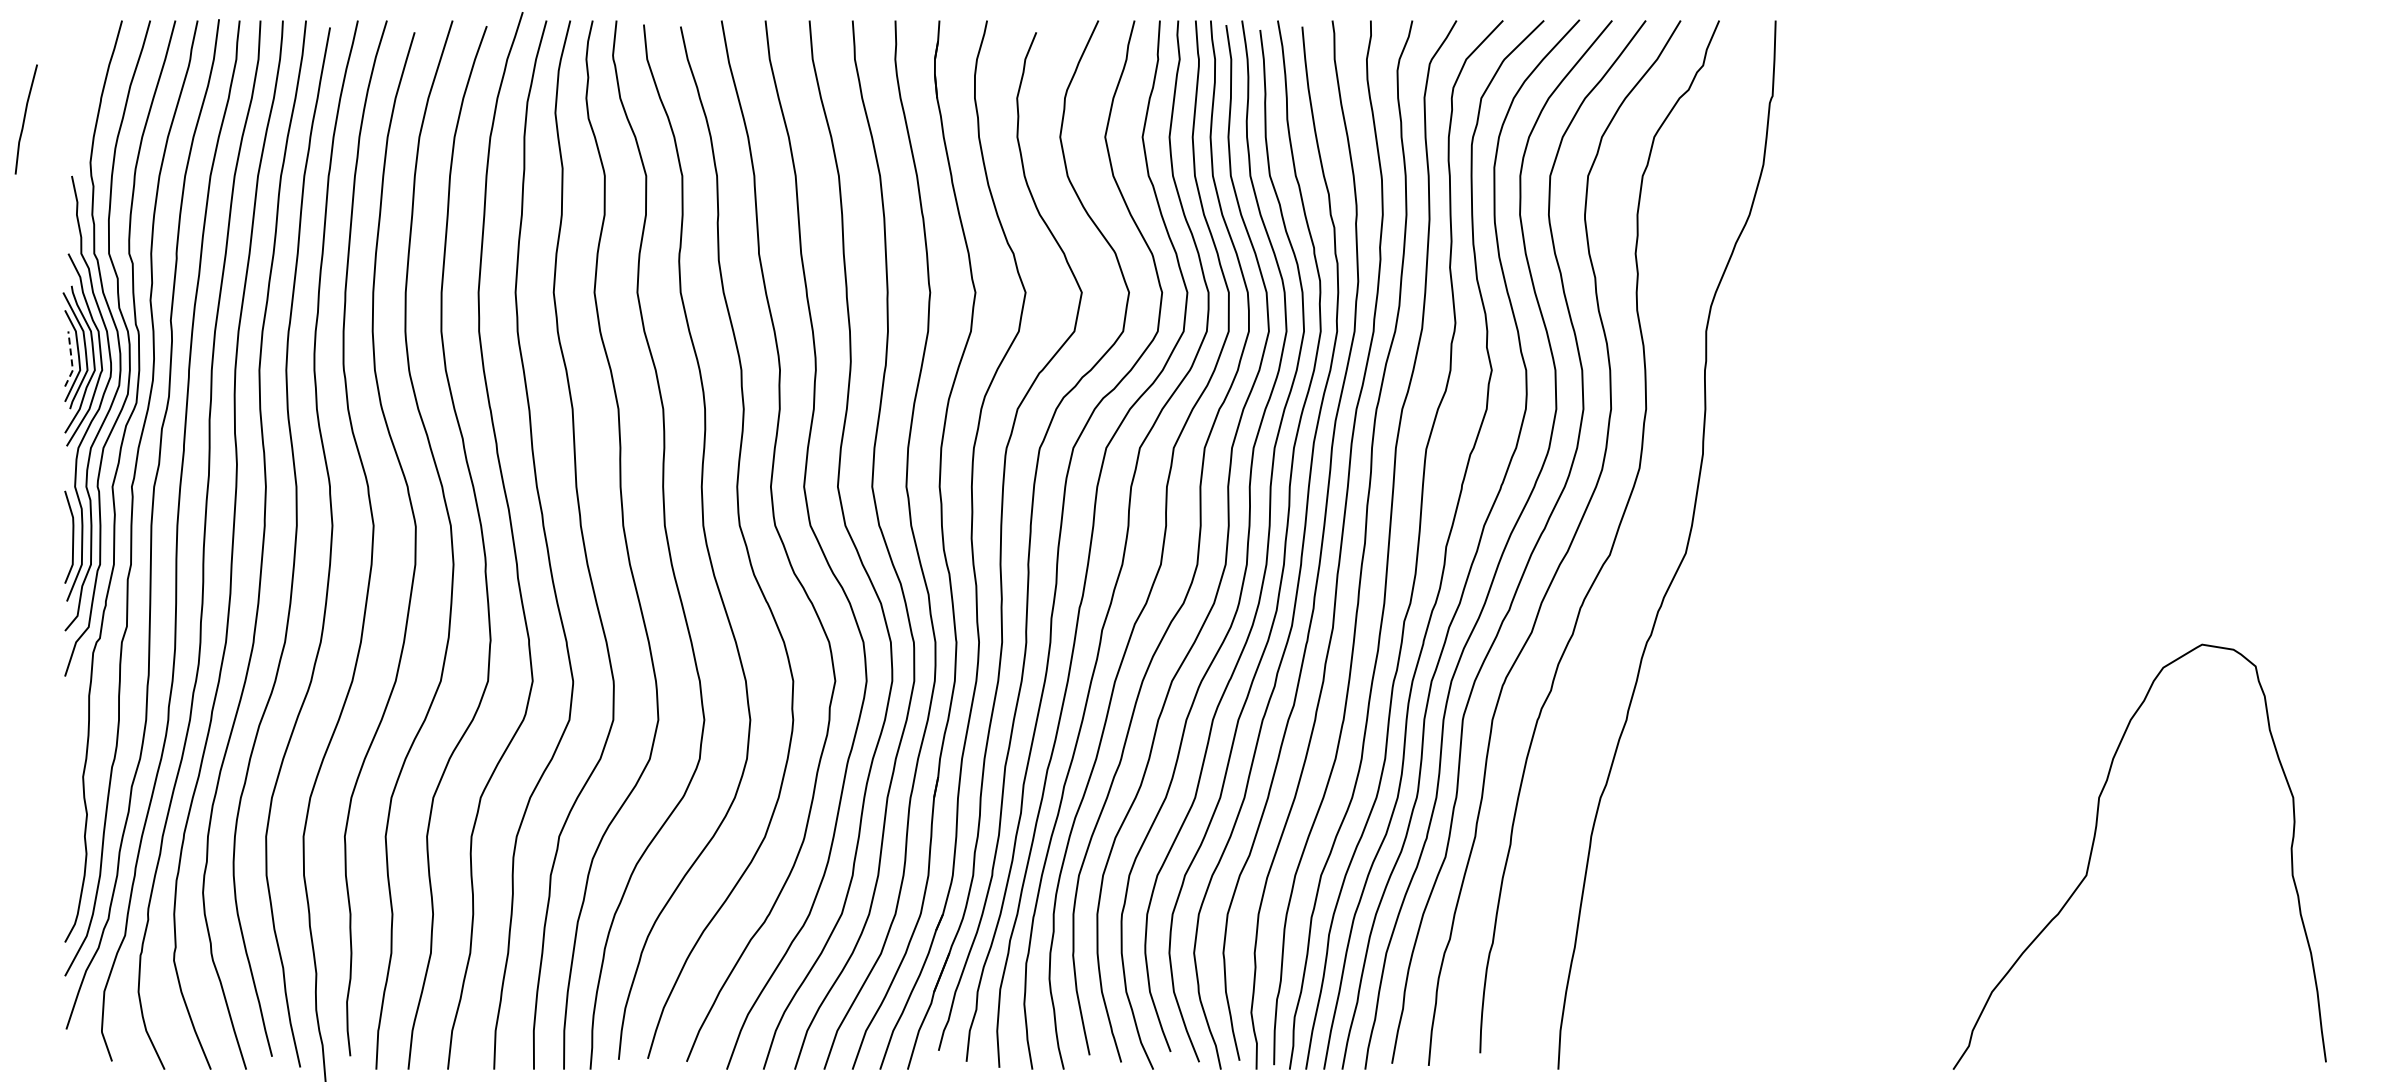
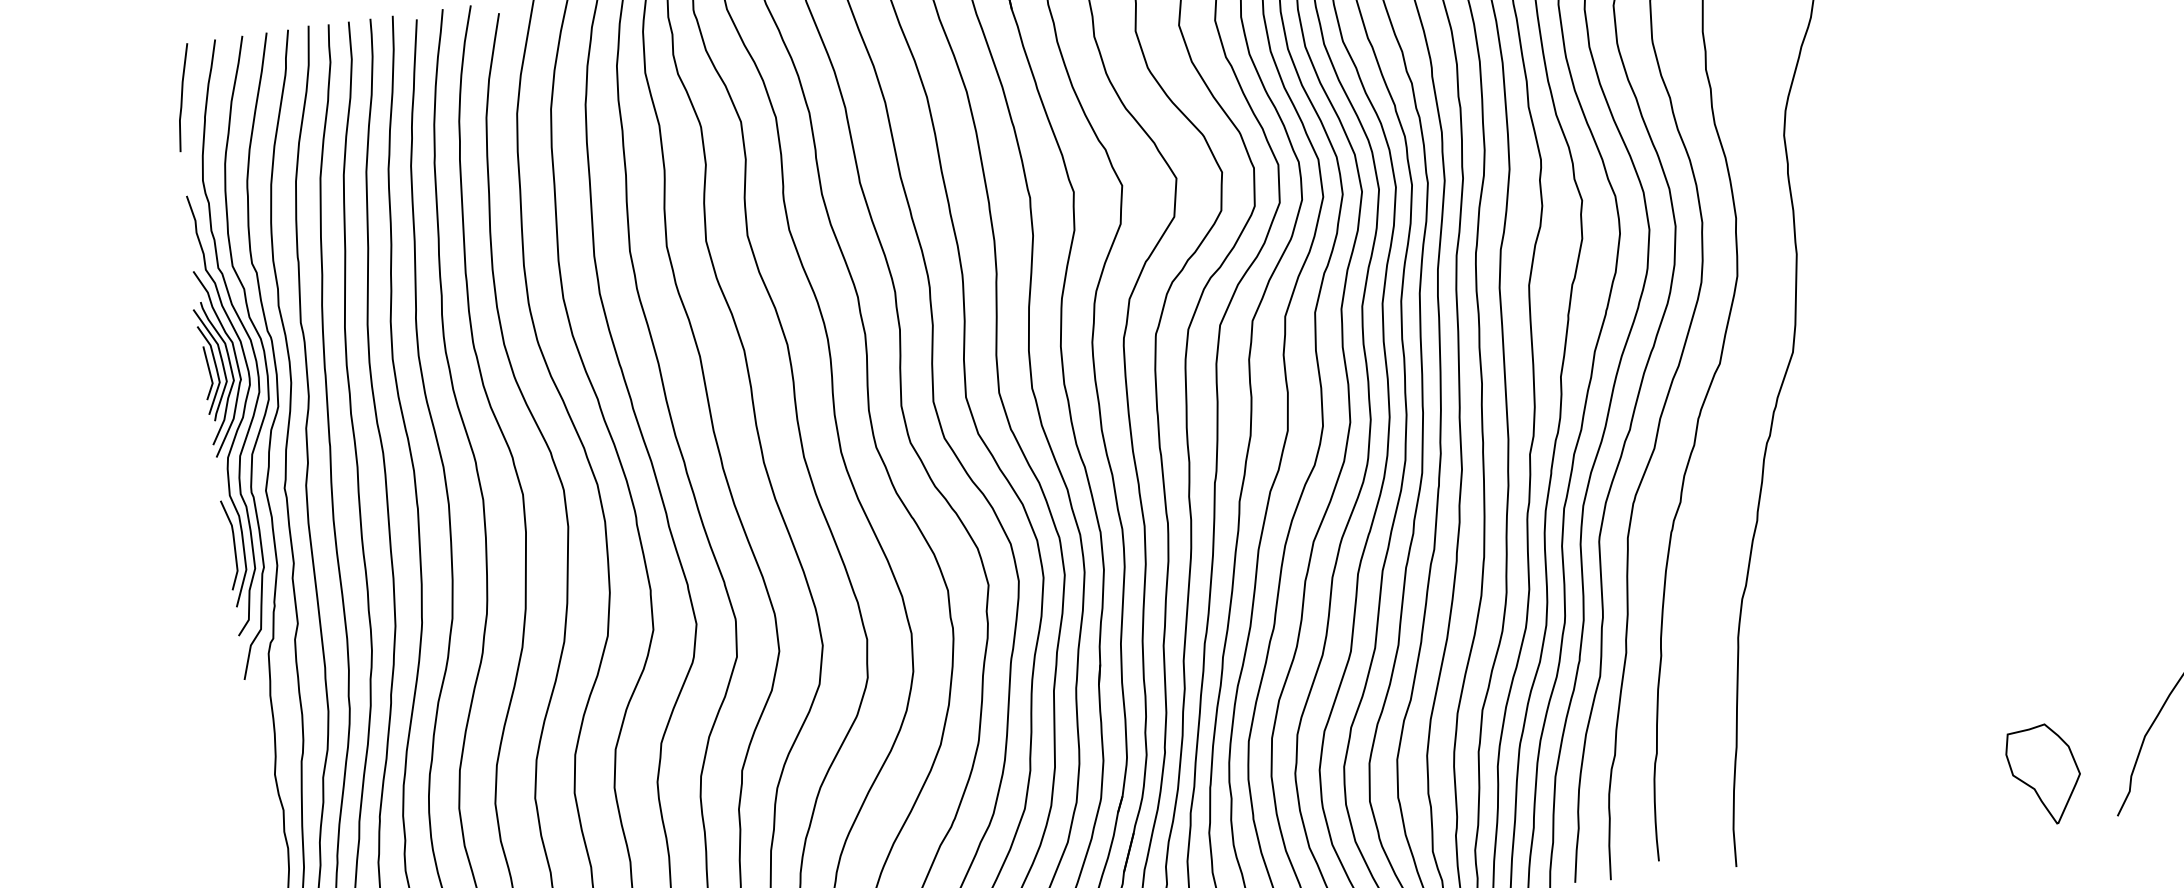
line: (25, 119) -> (183, 97), moved
line: (71, 360) -> (210, 374), dashed -> solid
curve: (1872, 1029) -> (2034, 787), added

